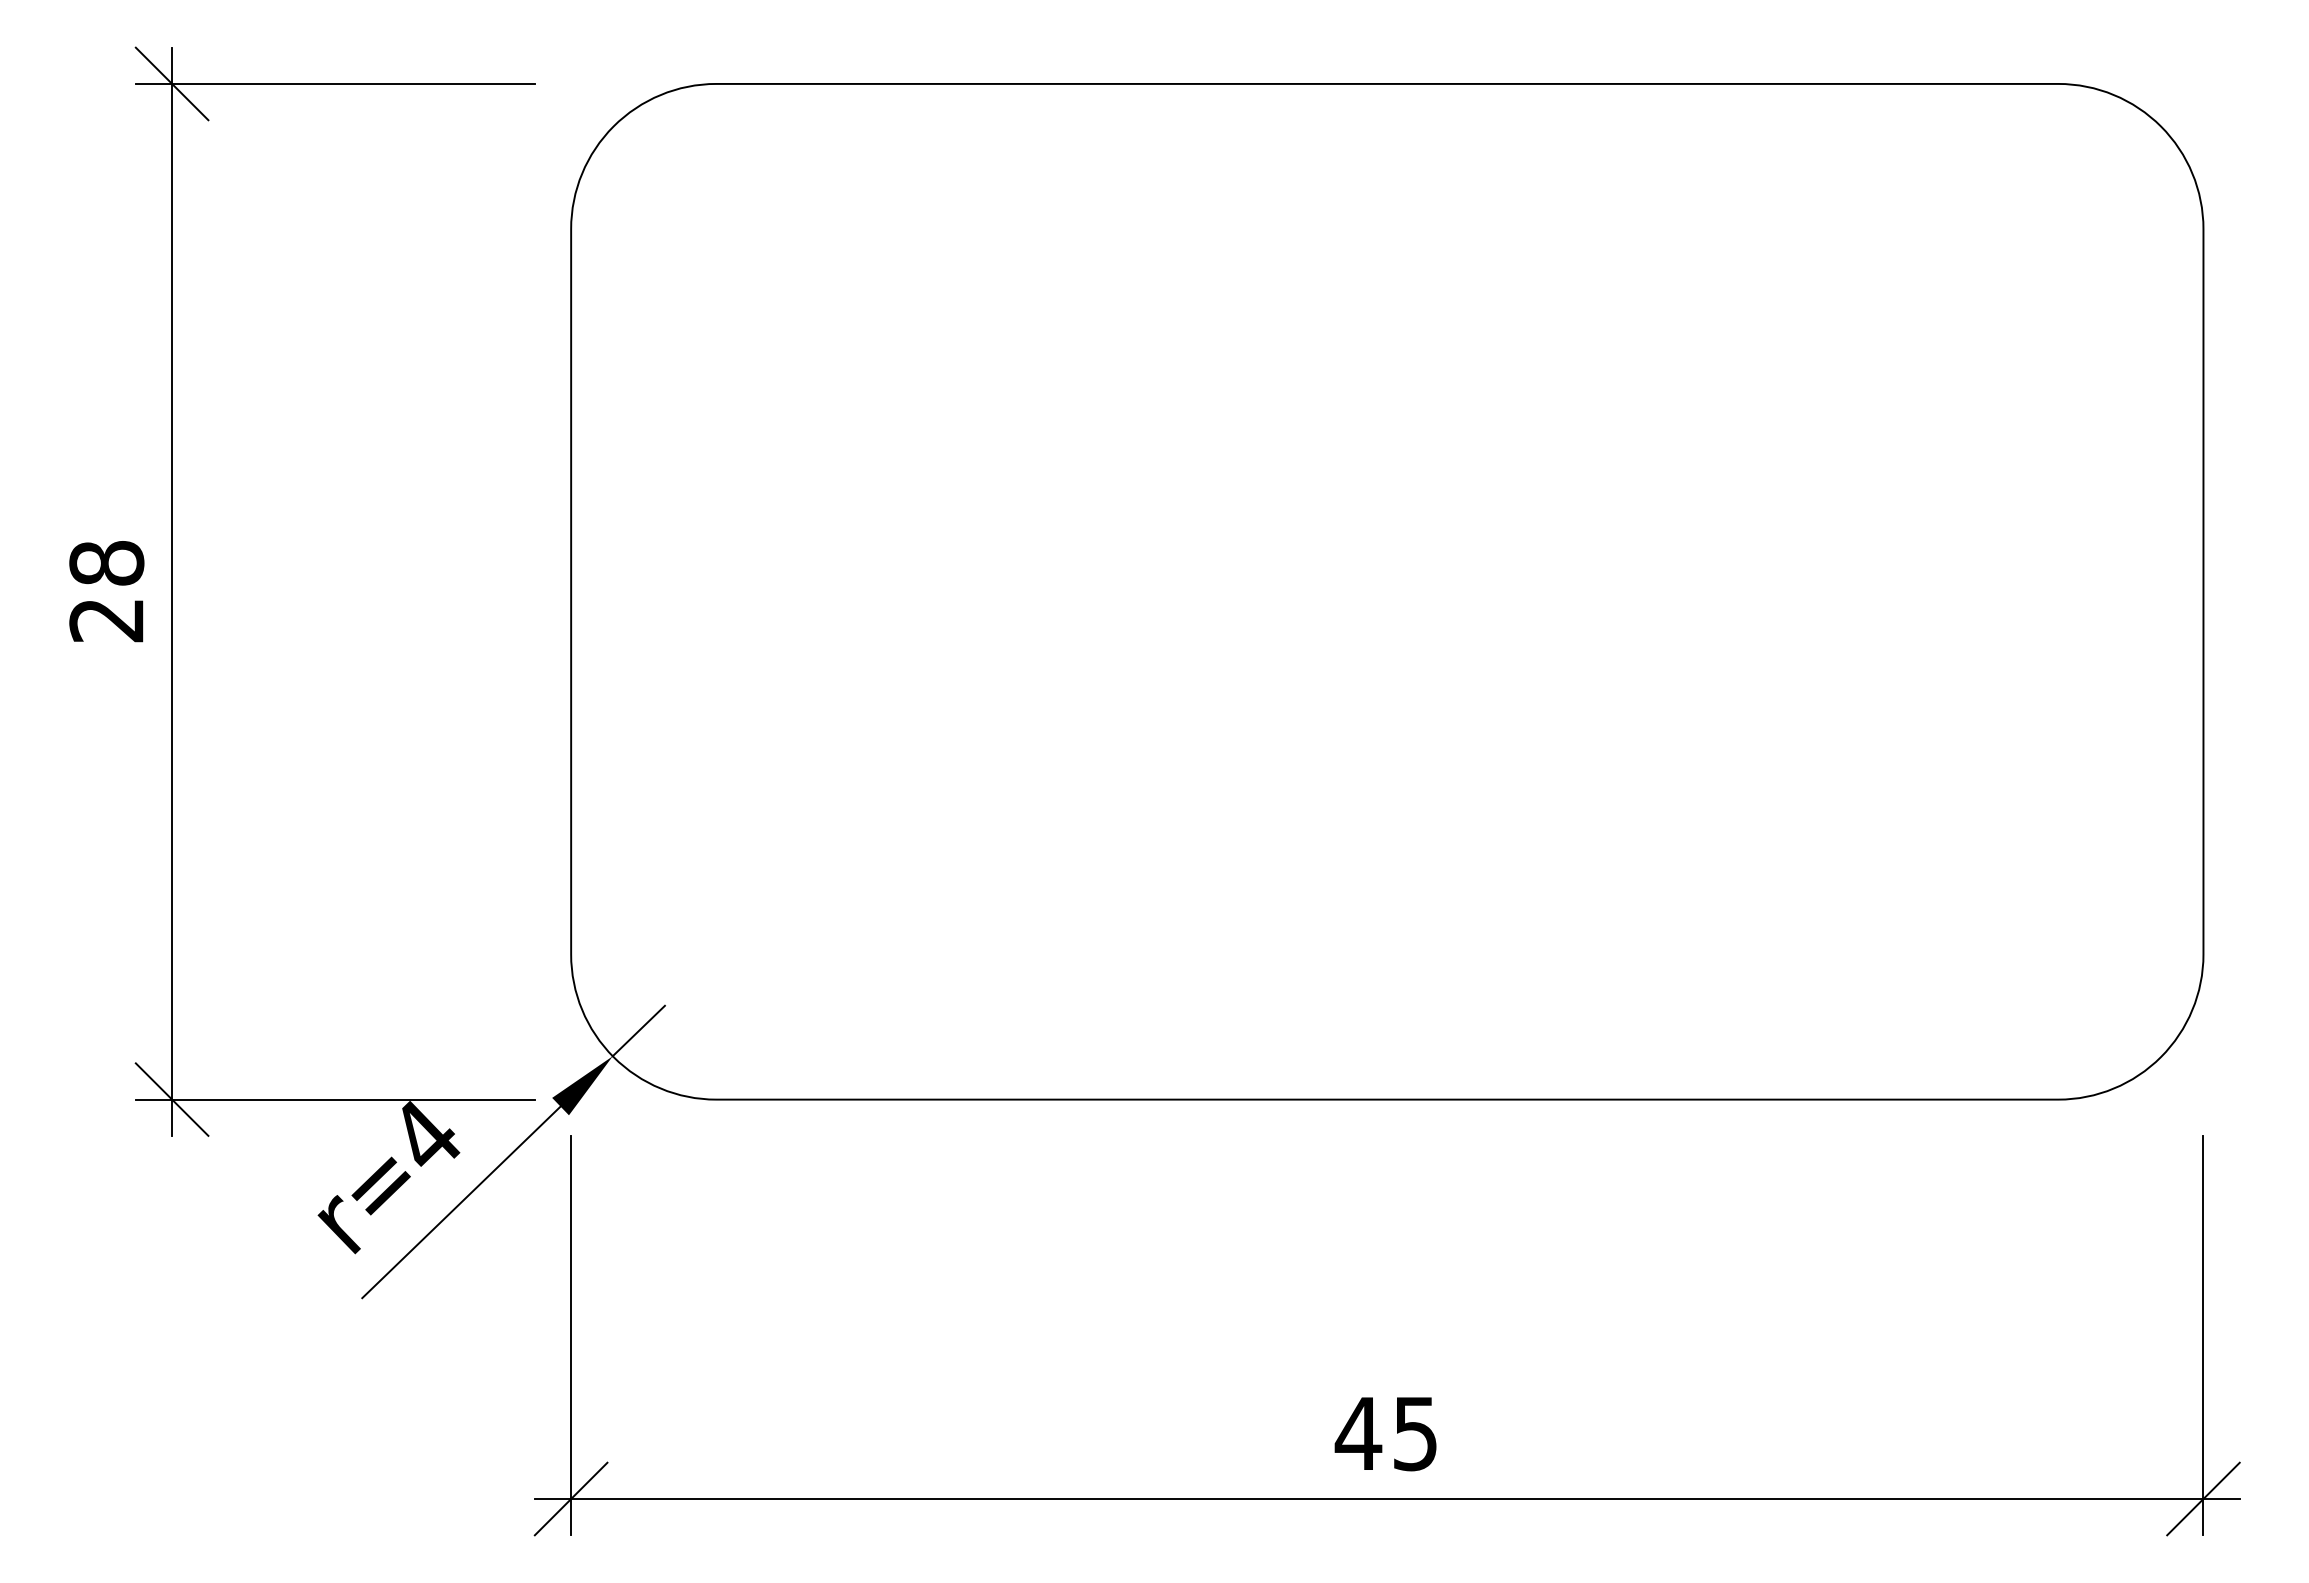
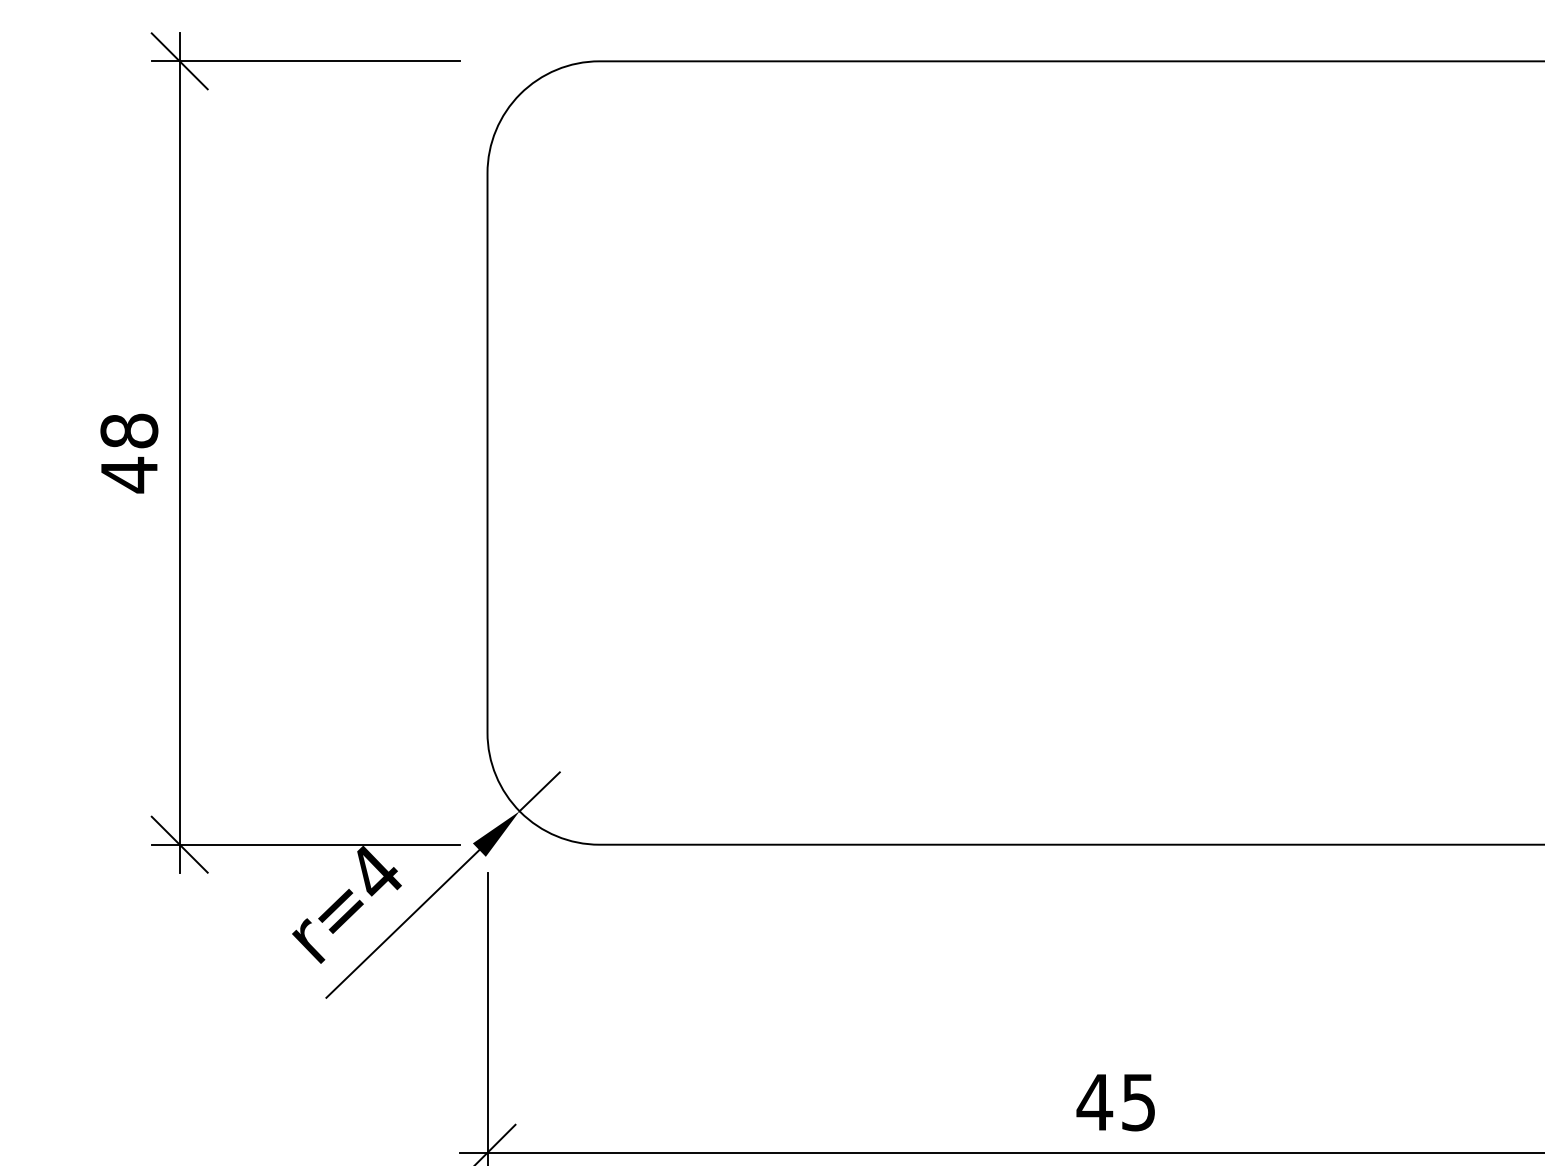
text: (106, 620) -> (129, 475), 28 -> 48

